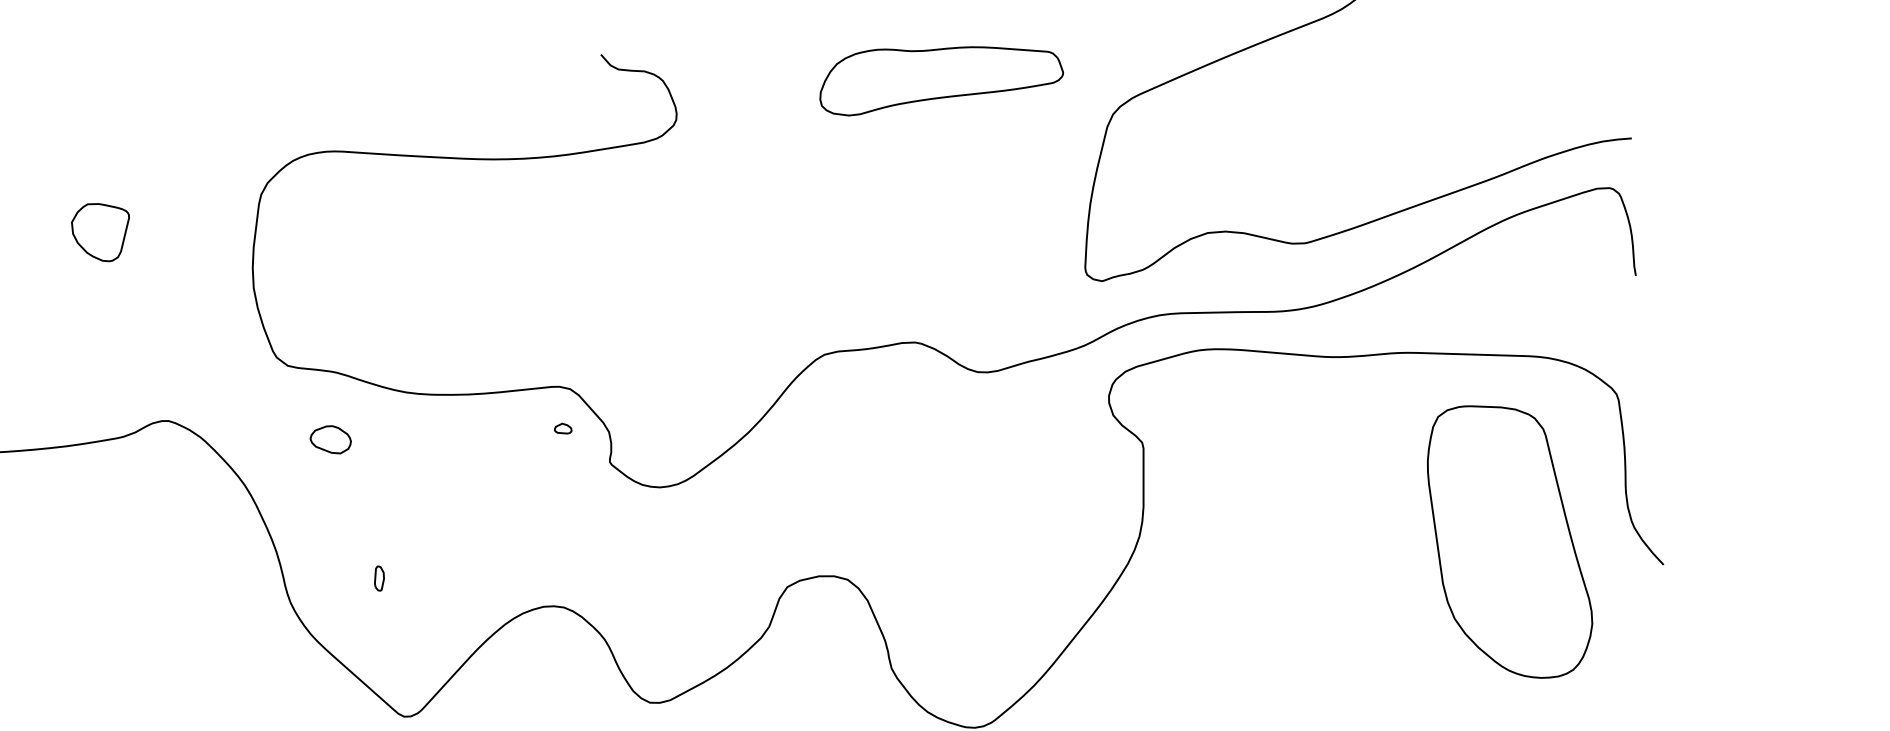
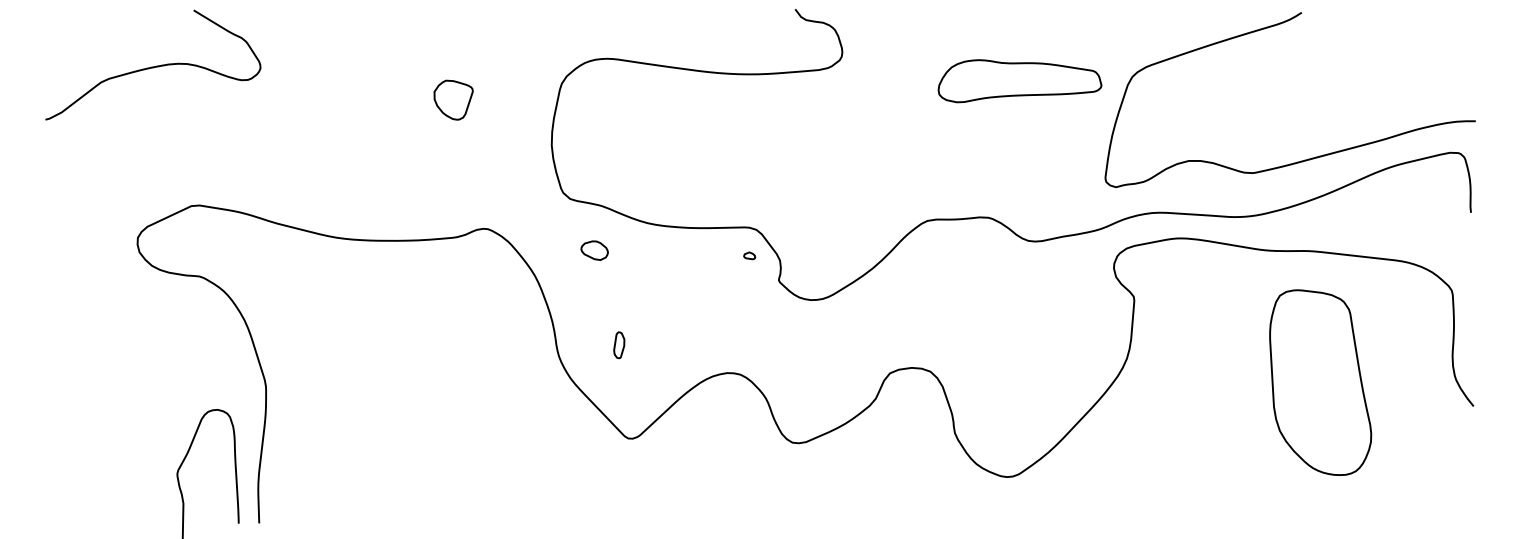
part: (940, 76) -> (1019, 81), moved
part: (1509, 541) -> (1320, 382), moved
part: (379, 578) -> (619, 345), size x1.6

